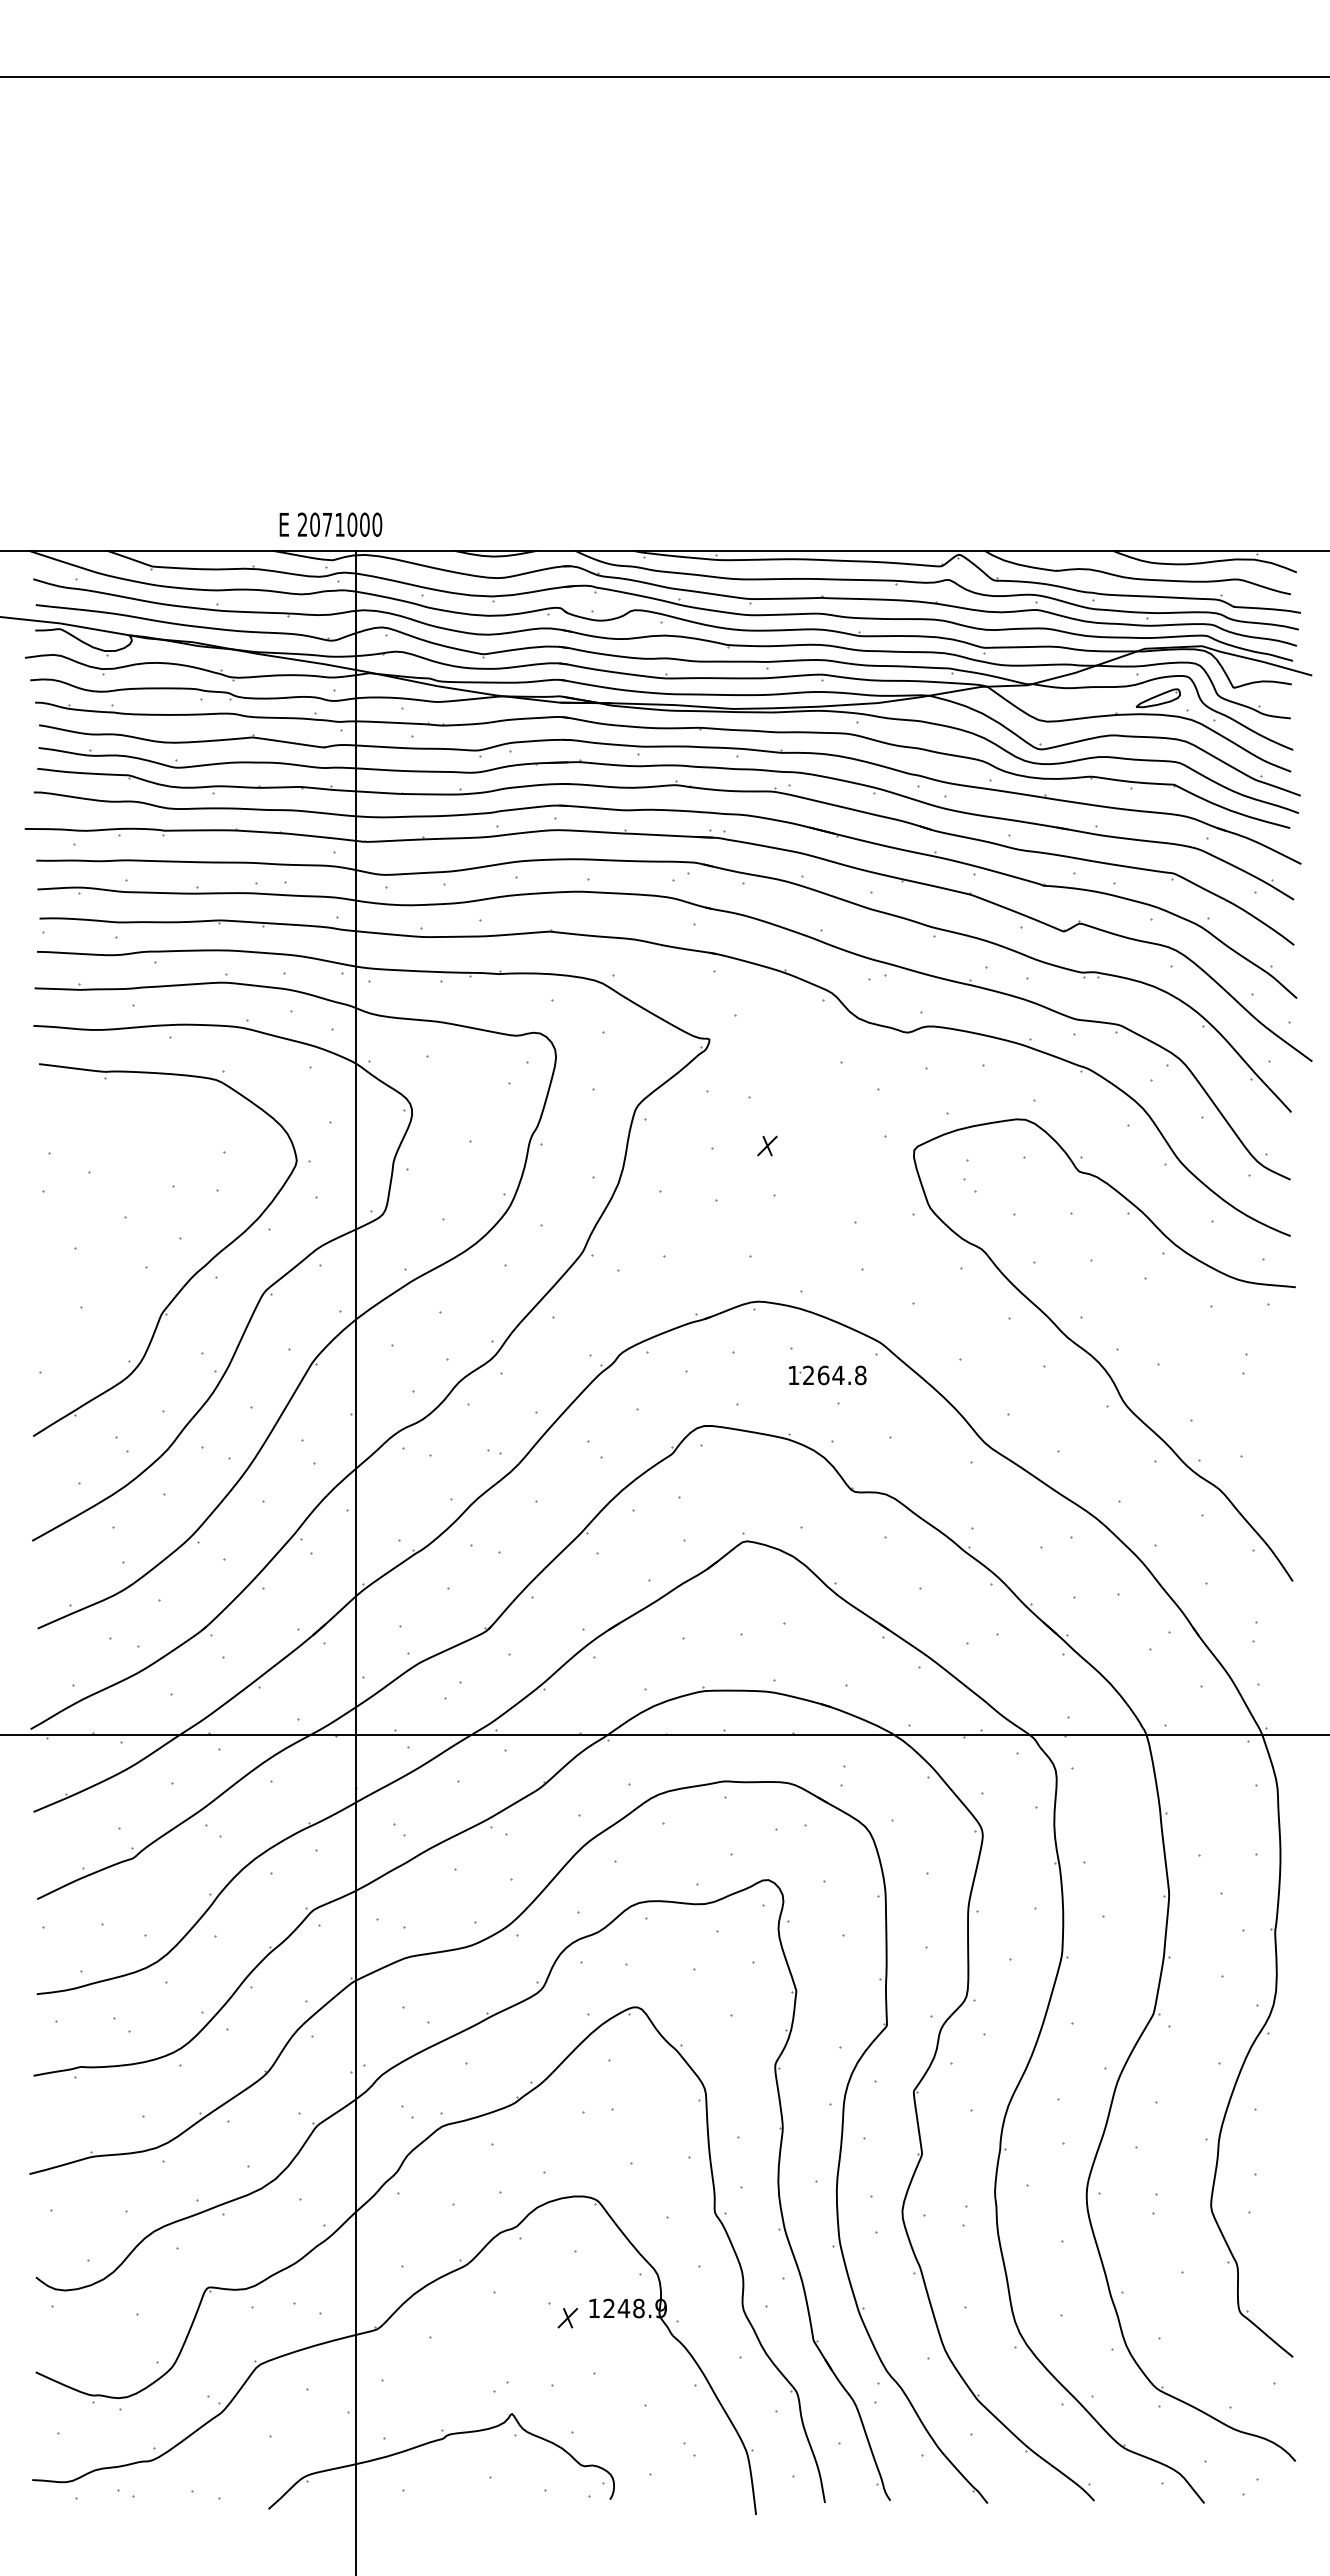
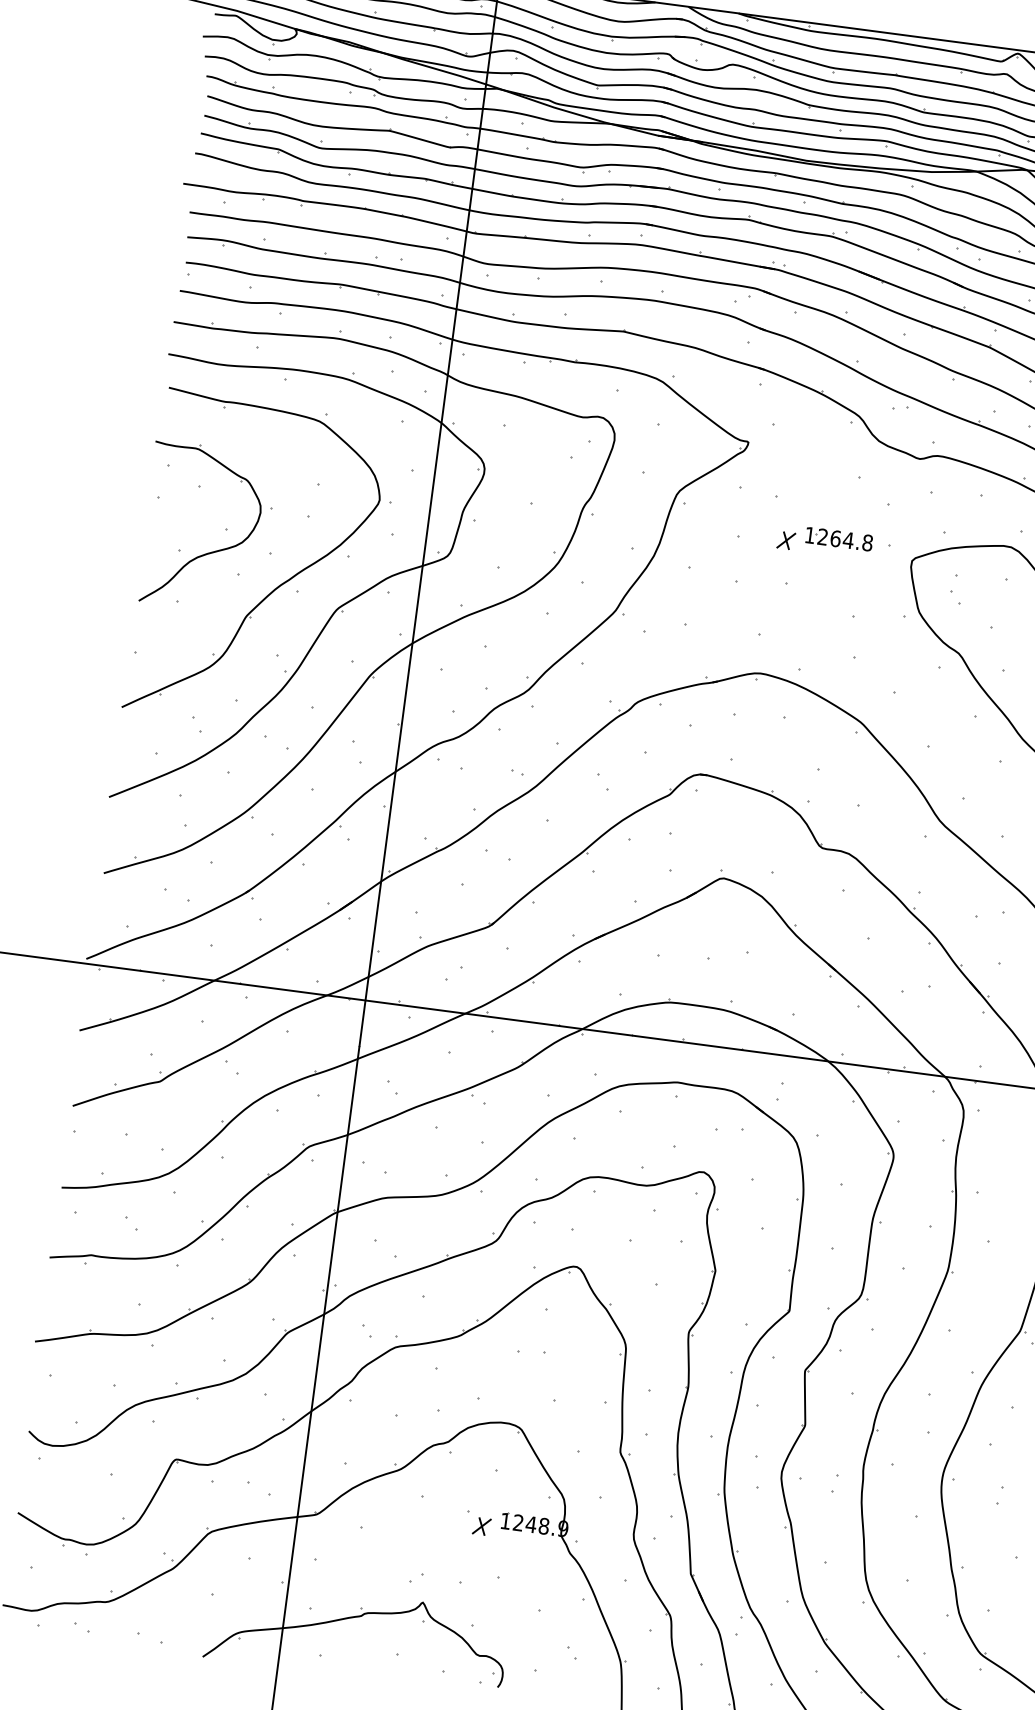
part: (111, 1245) -> (210, 551), added
part: (827, 1375) -> (839, 539), moved

